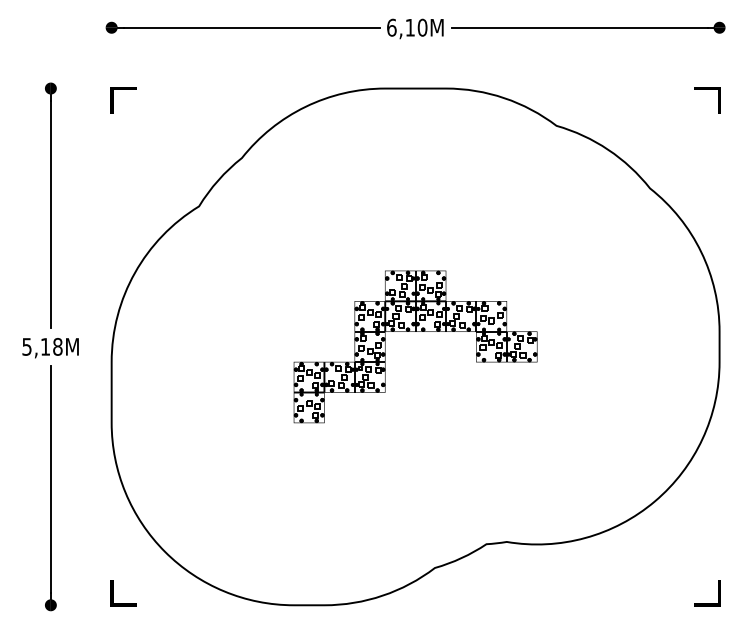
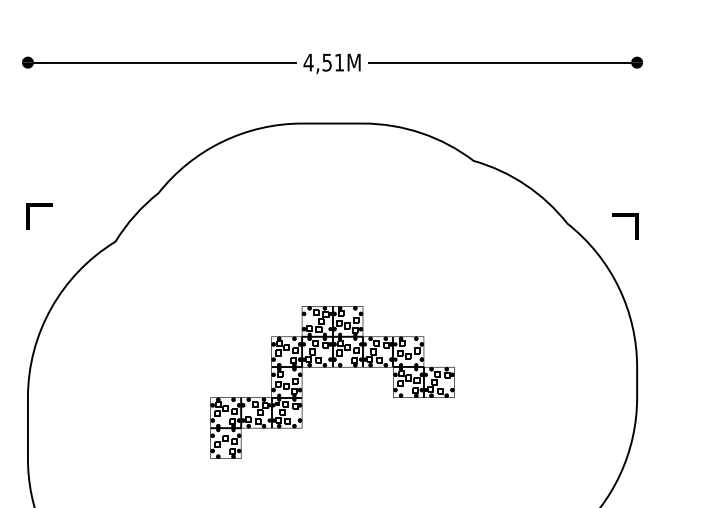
text: (406, 27) -> (323, 62), 6,10M -> 4,51M
line: (707, 89) -> (625, 215), moved
line: (113, 100) -> (29, 216), moved

